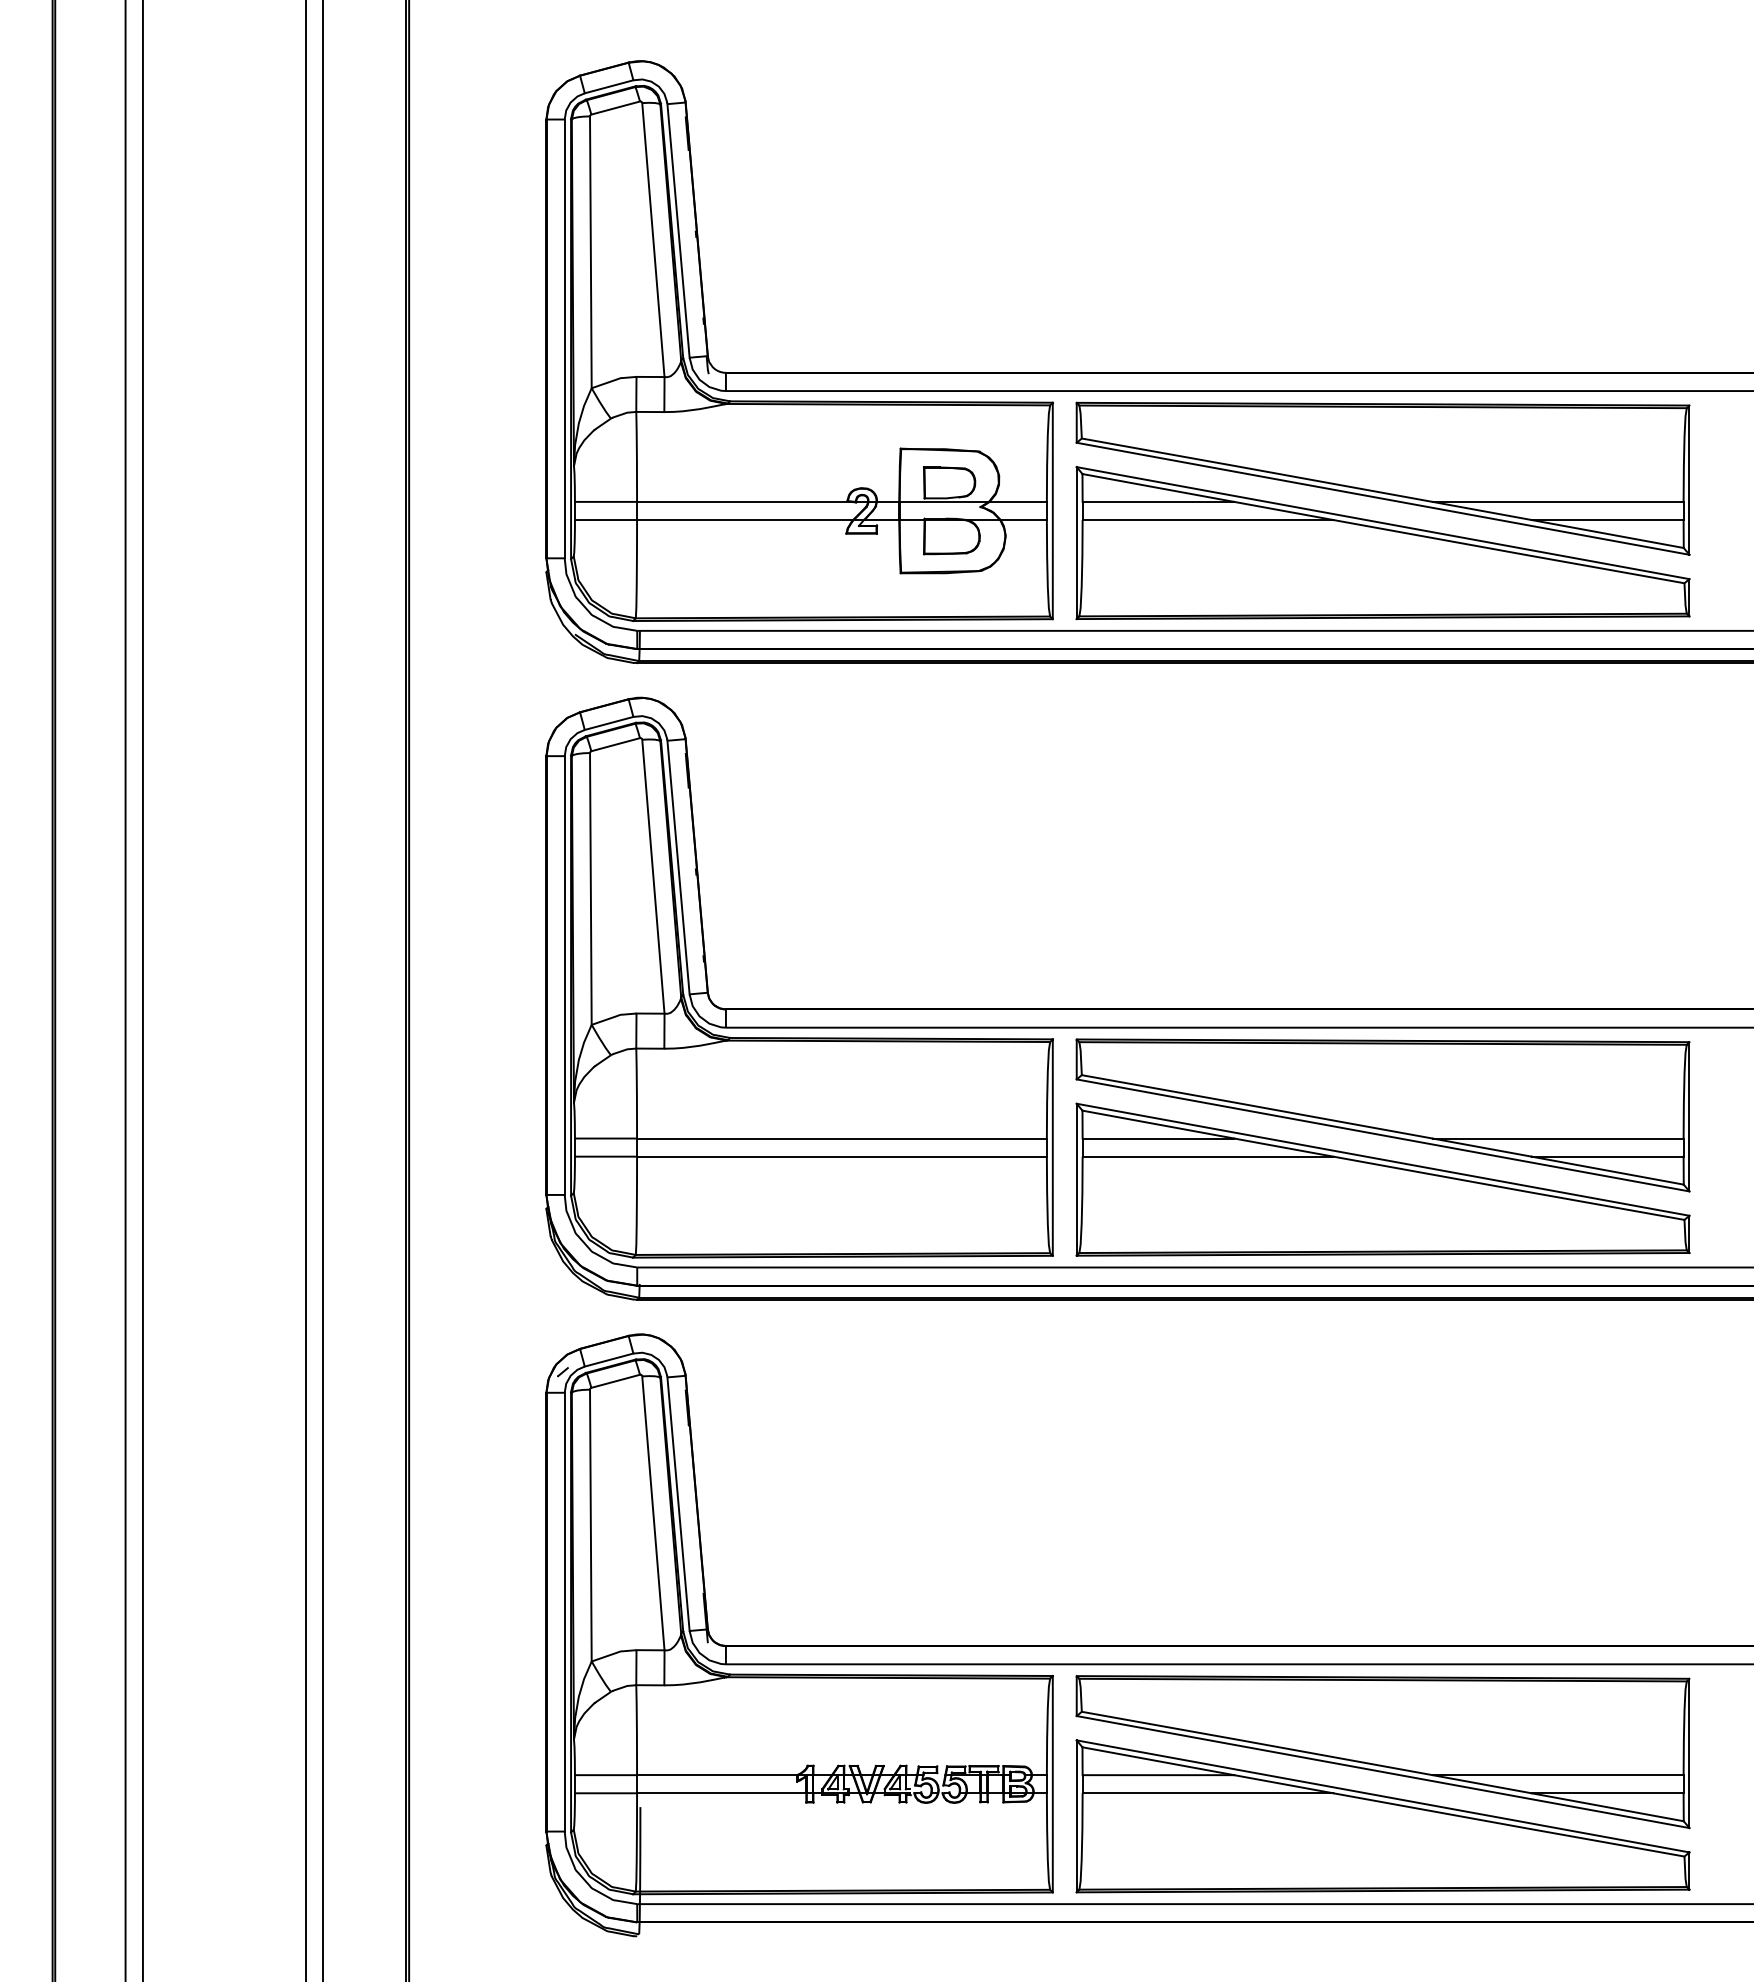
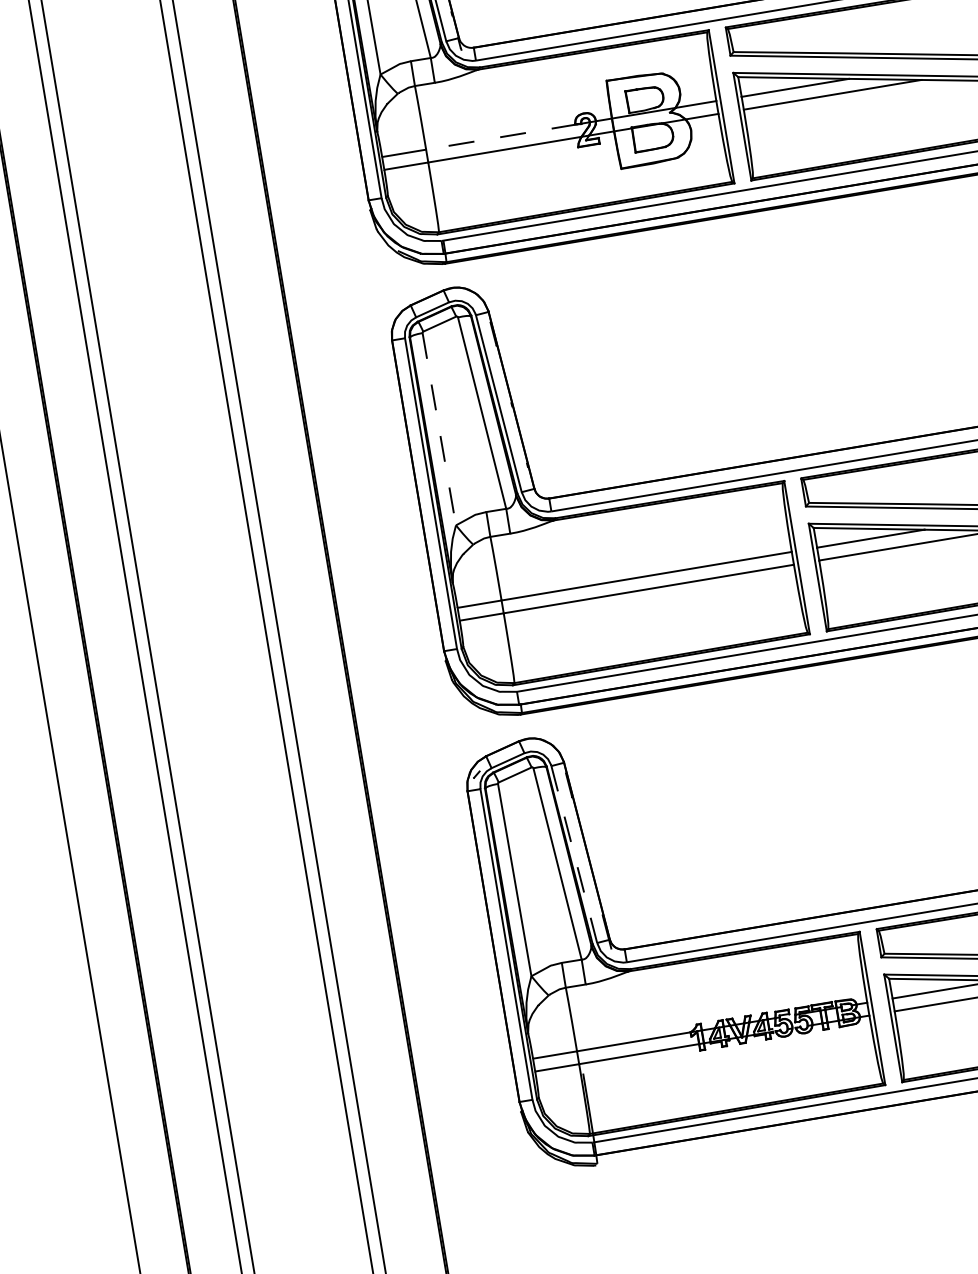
line: (743, 501) -> (501, 136), solid -> dashed
line: (590, 888) -> (438, 428), solid -> dashed
line: (678, 1504) -> (574, 854), solid -> dashed

